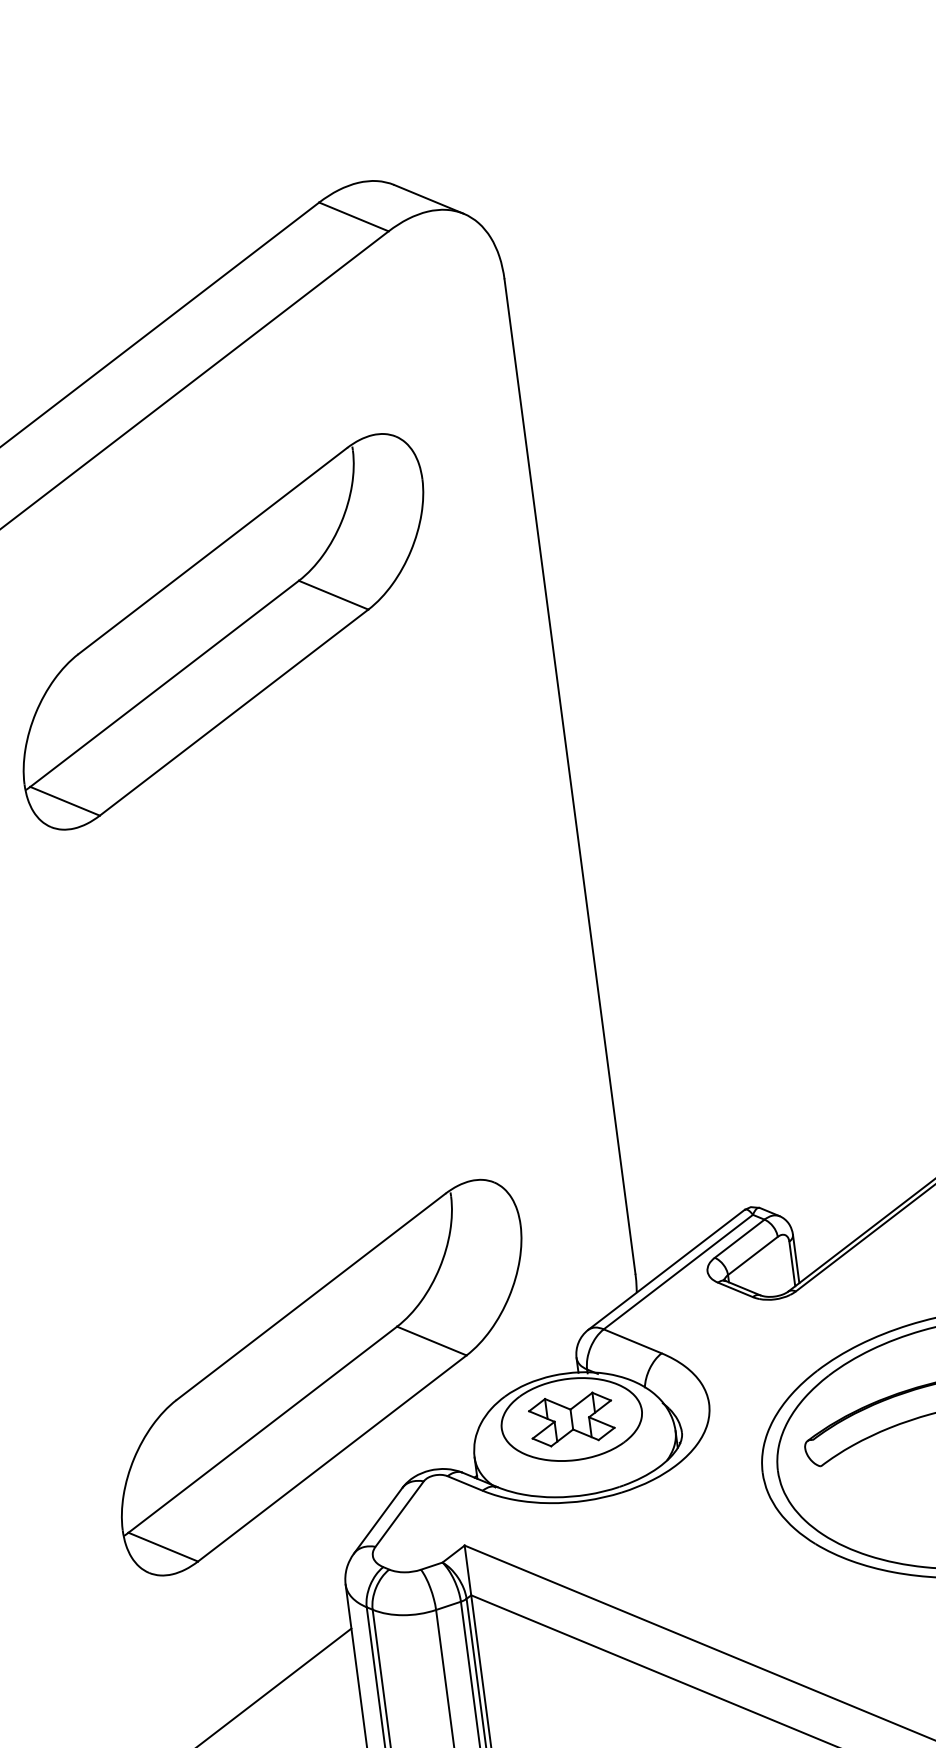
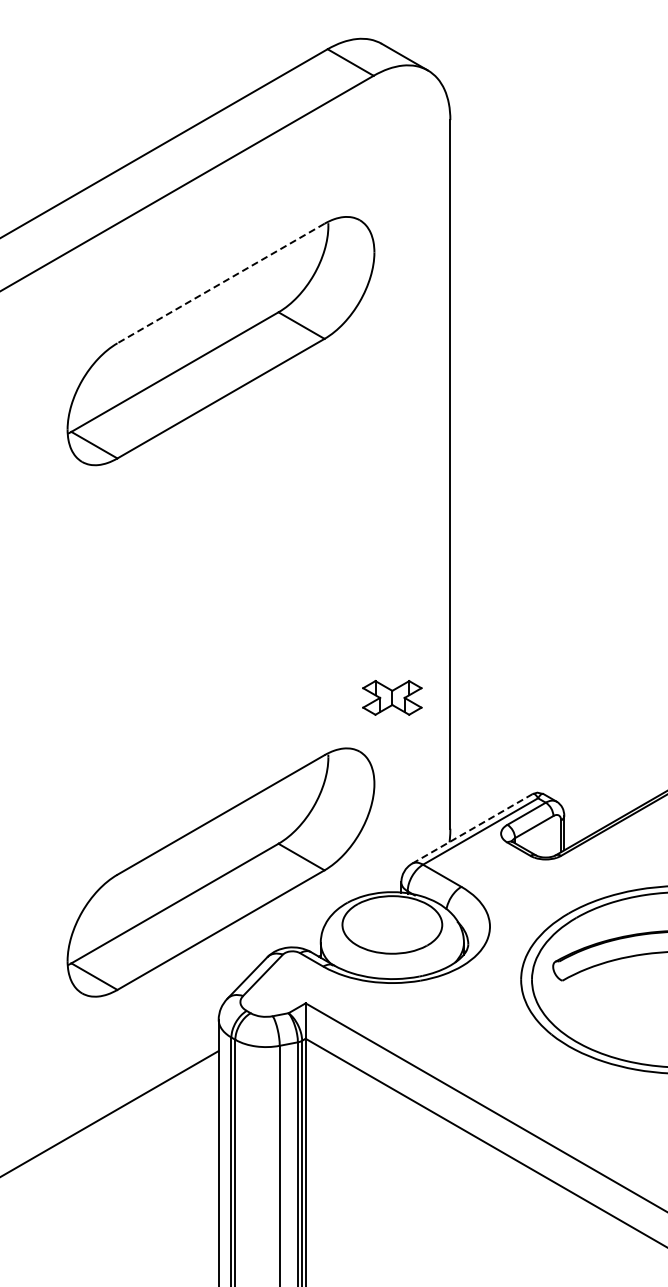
line: (213, 550) -> (221, 283), solid -> dashed
line: (666, 1269) -> (472, 828), solid -> dashed
part: (571, 1418) -> (392, 697), moved

